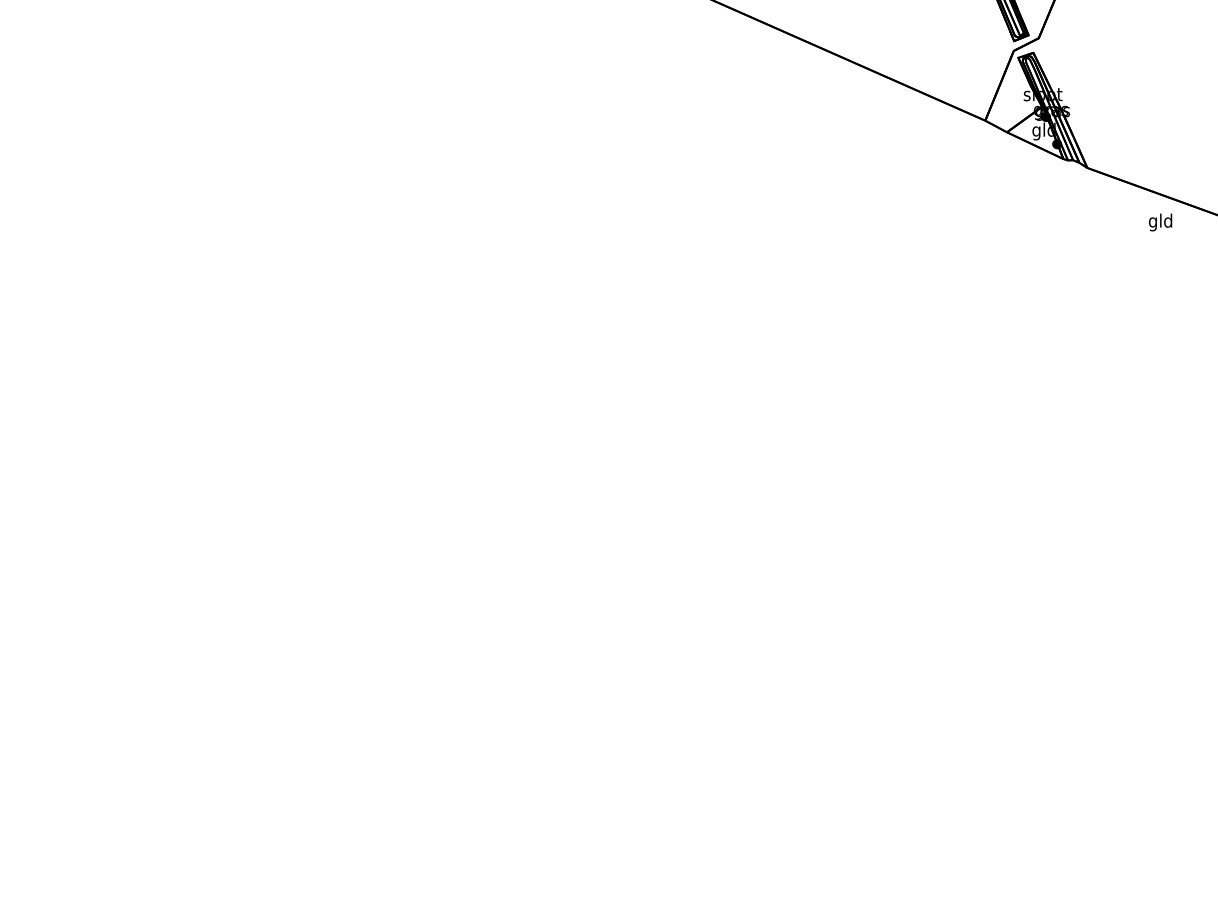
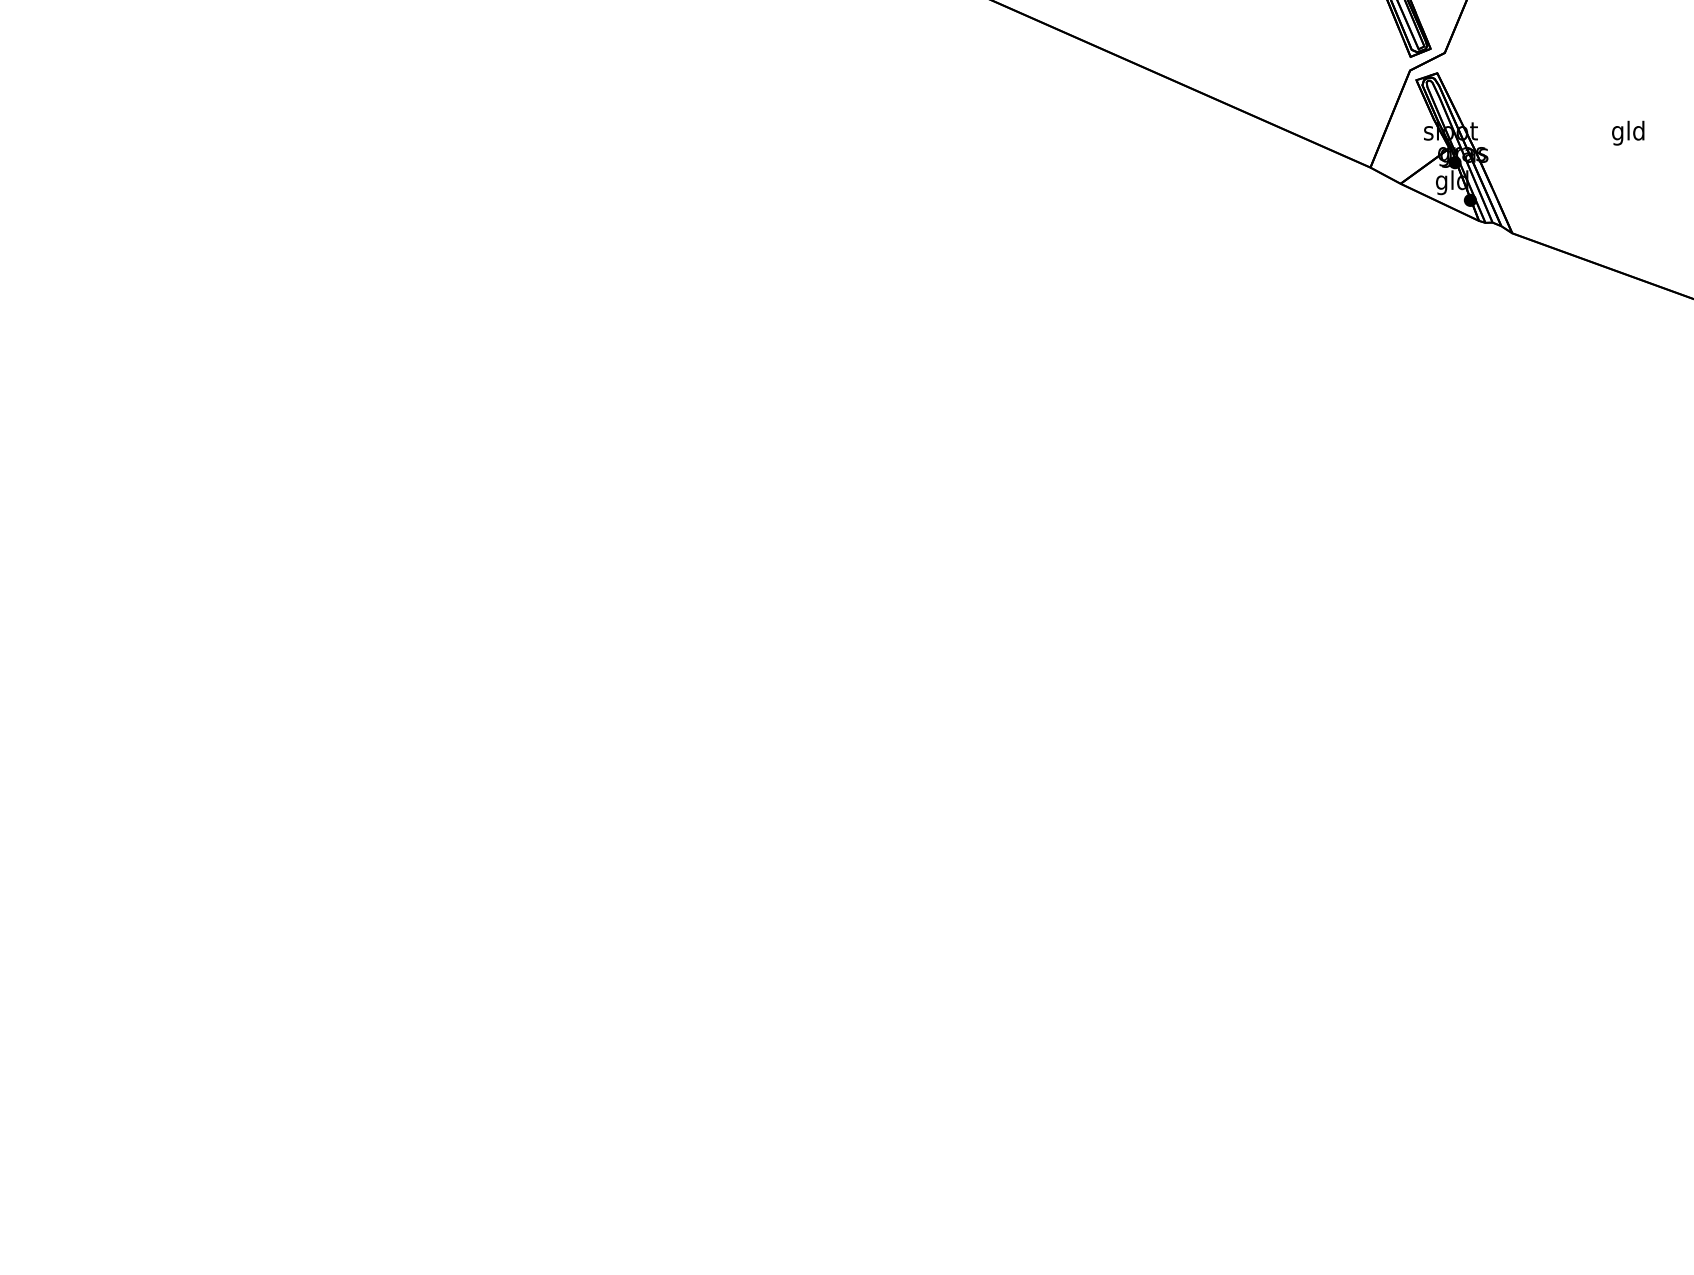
text: (1160, 221) -> (1628, 132), moved

